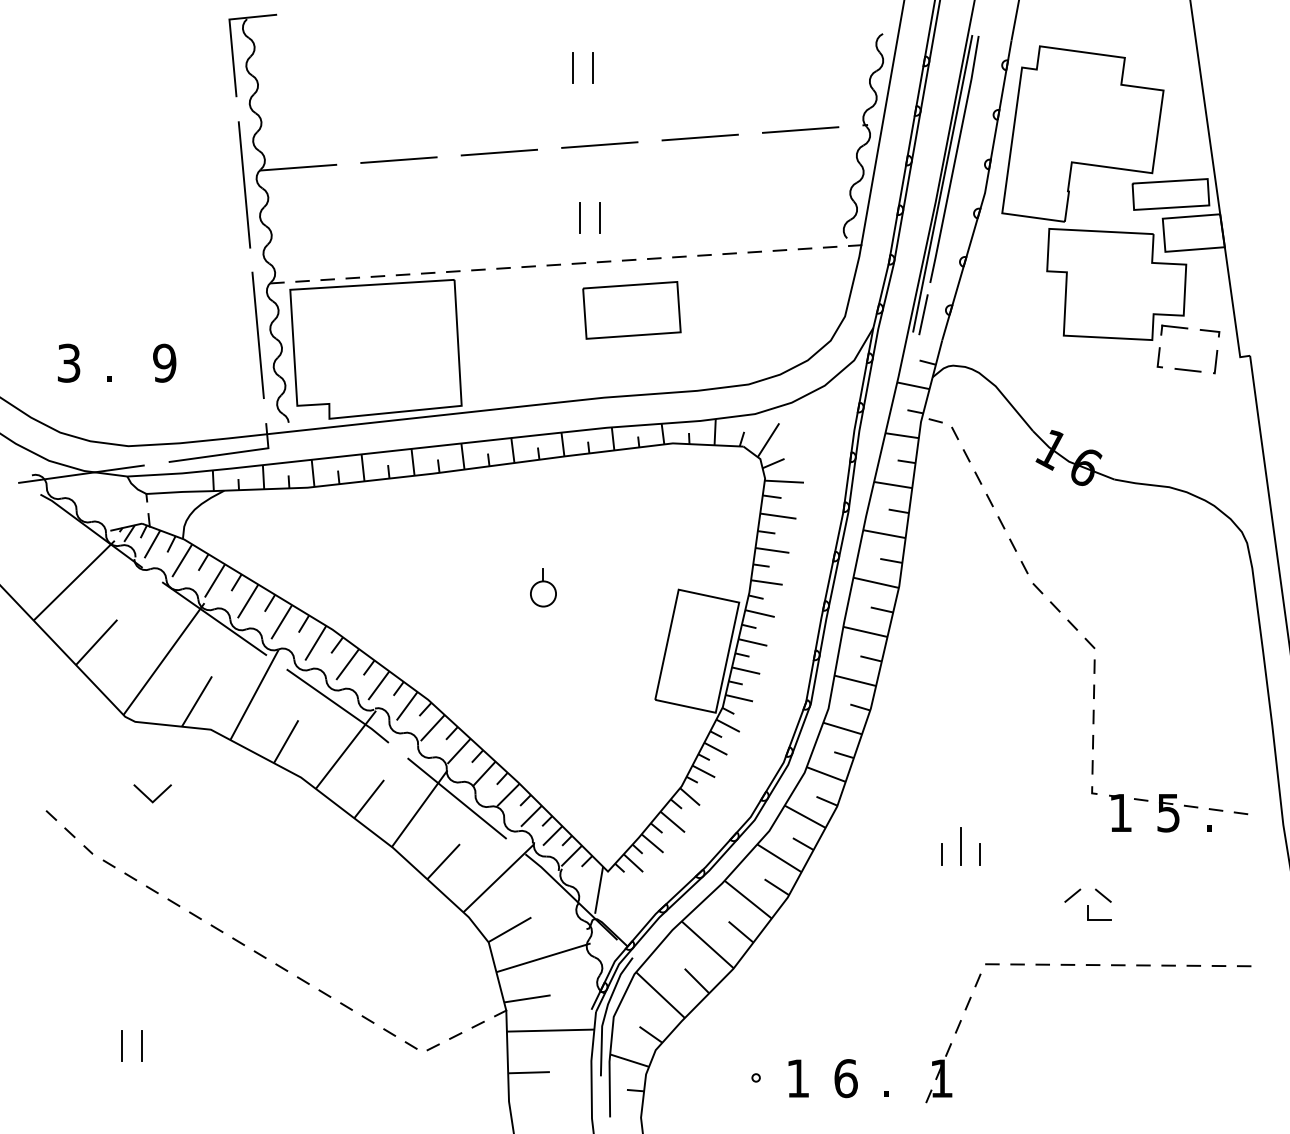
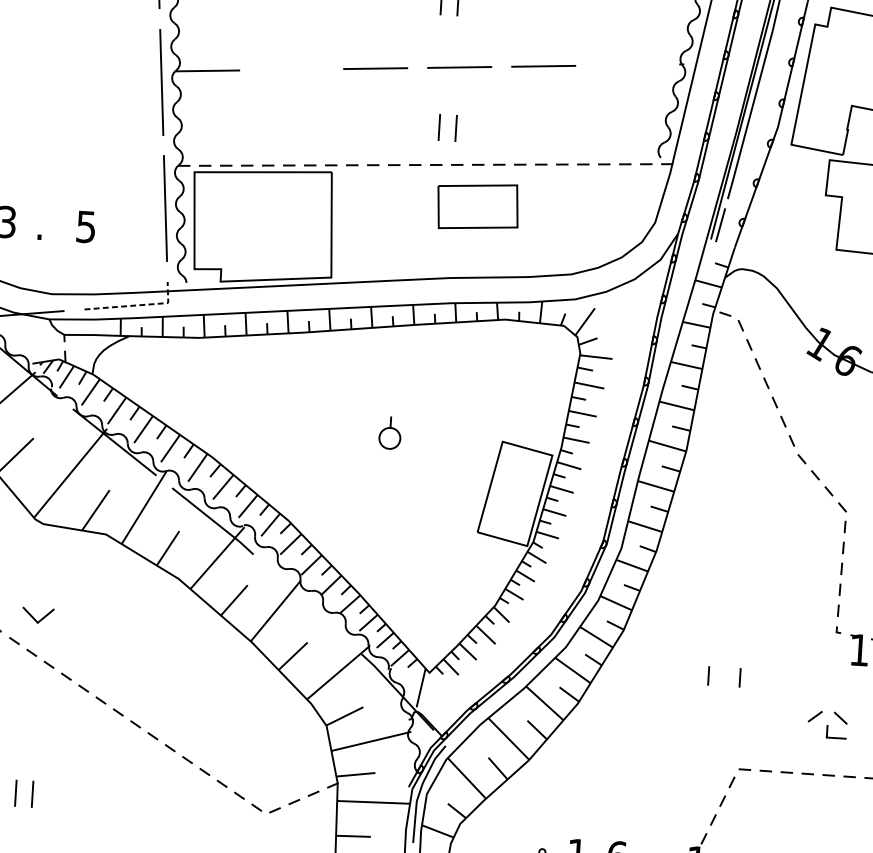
line: (800, 129) -> (627, 64), removed
line: (398, 159) -> (291, 69), removed
text: (164, 362) -> (86, 226), 9 -> 5
line: (231, 453) -> (137, 305), solid -> dashed
line: (150, 798) -> (36, 619), moved
line: (456, 798) -> (307, 604), removed
line: (961, 846) -> (725, 669), removed

